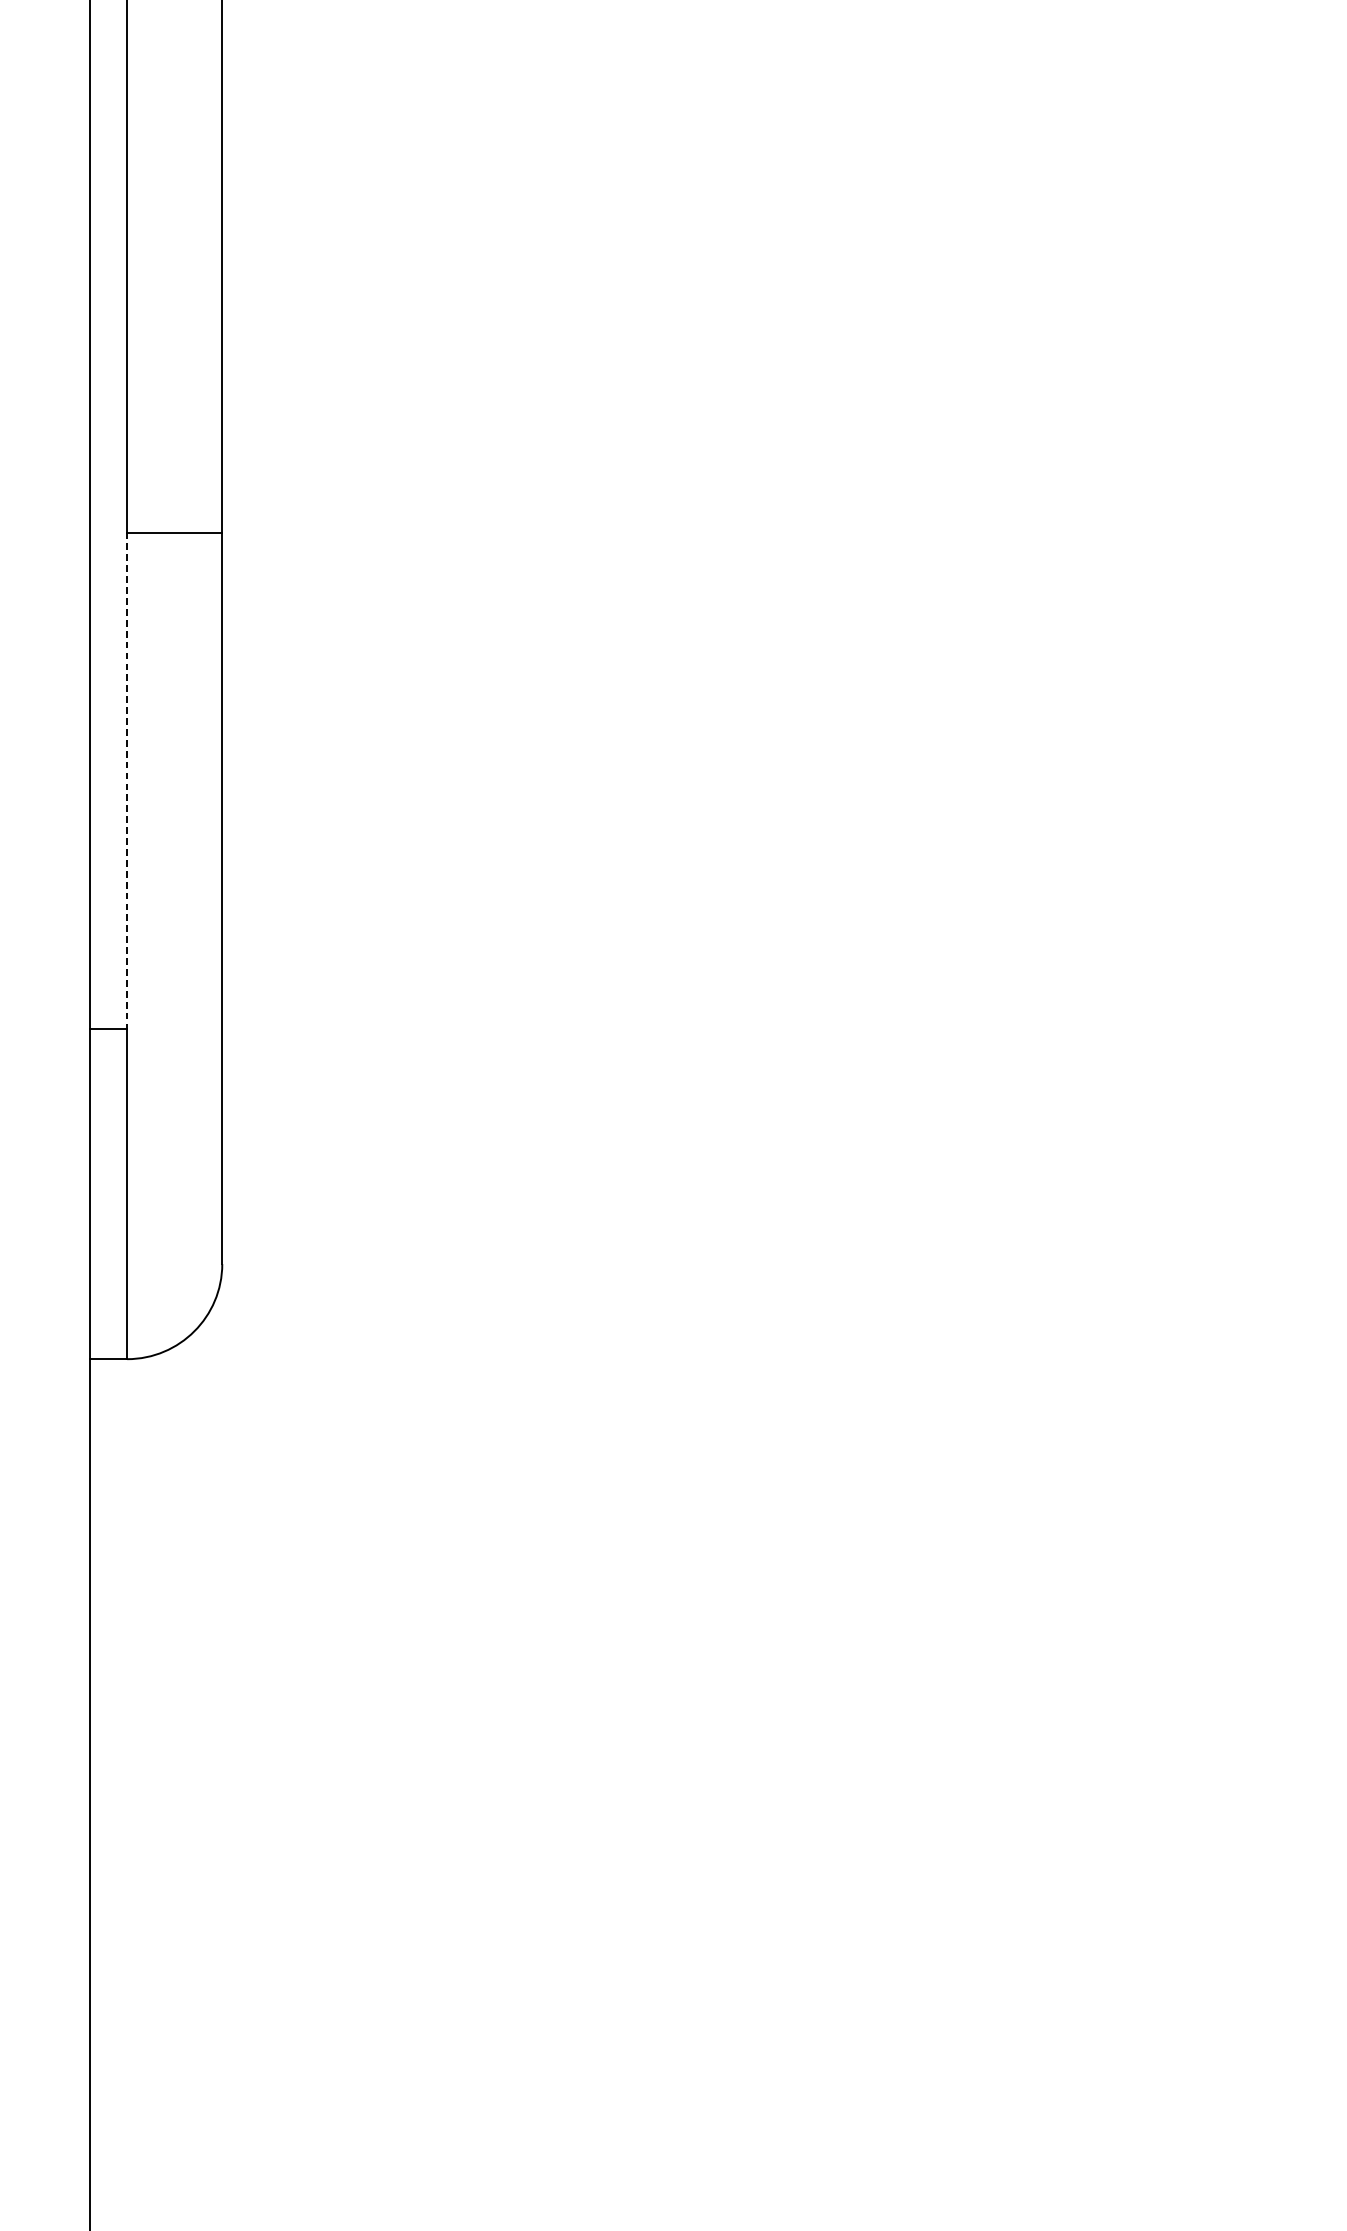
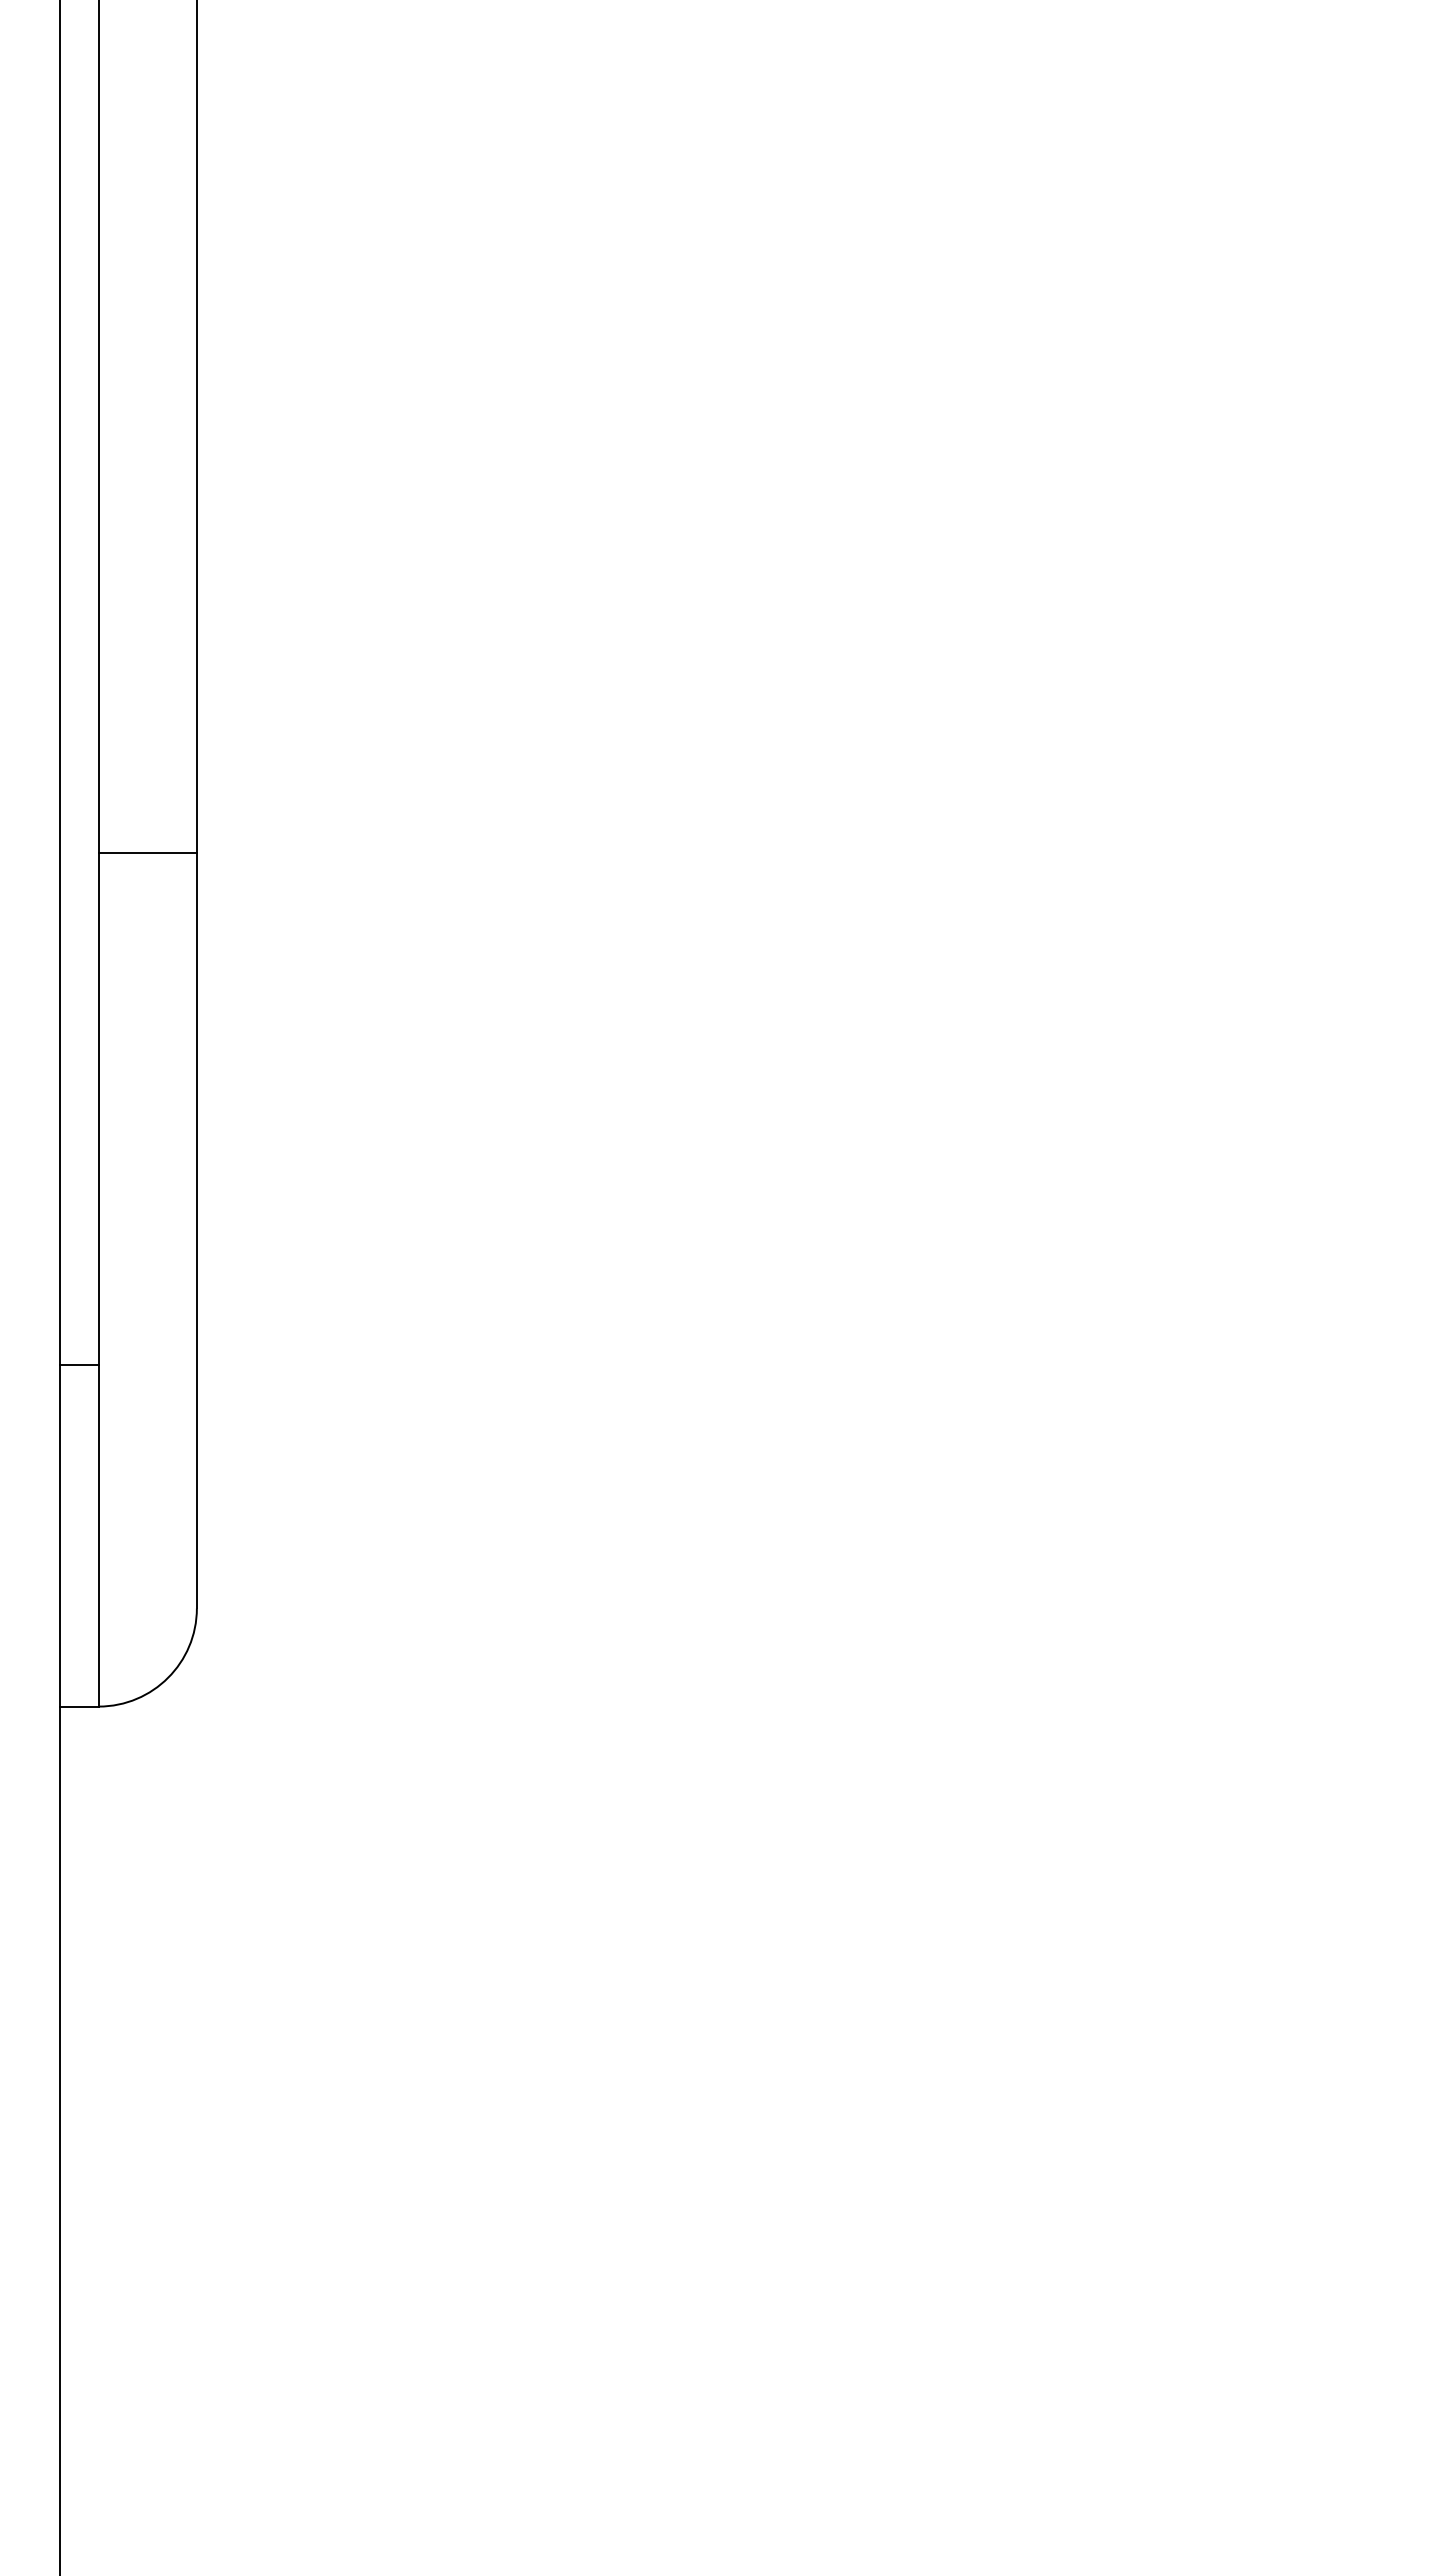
line: (127, 781) -> (98, 1109), dashed -> solid

